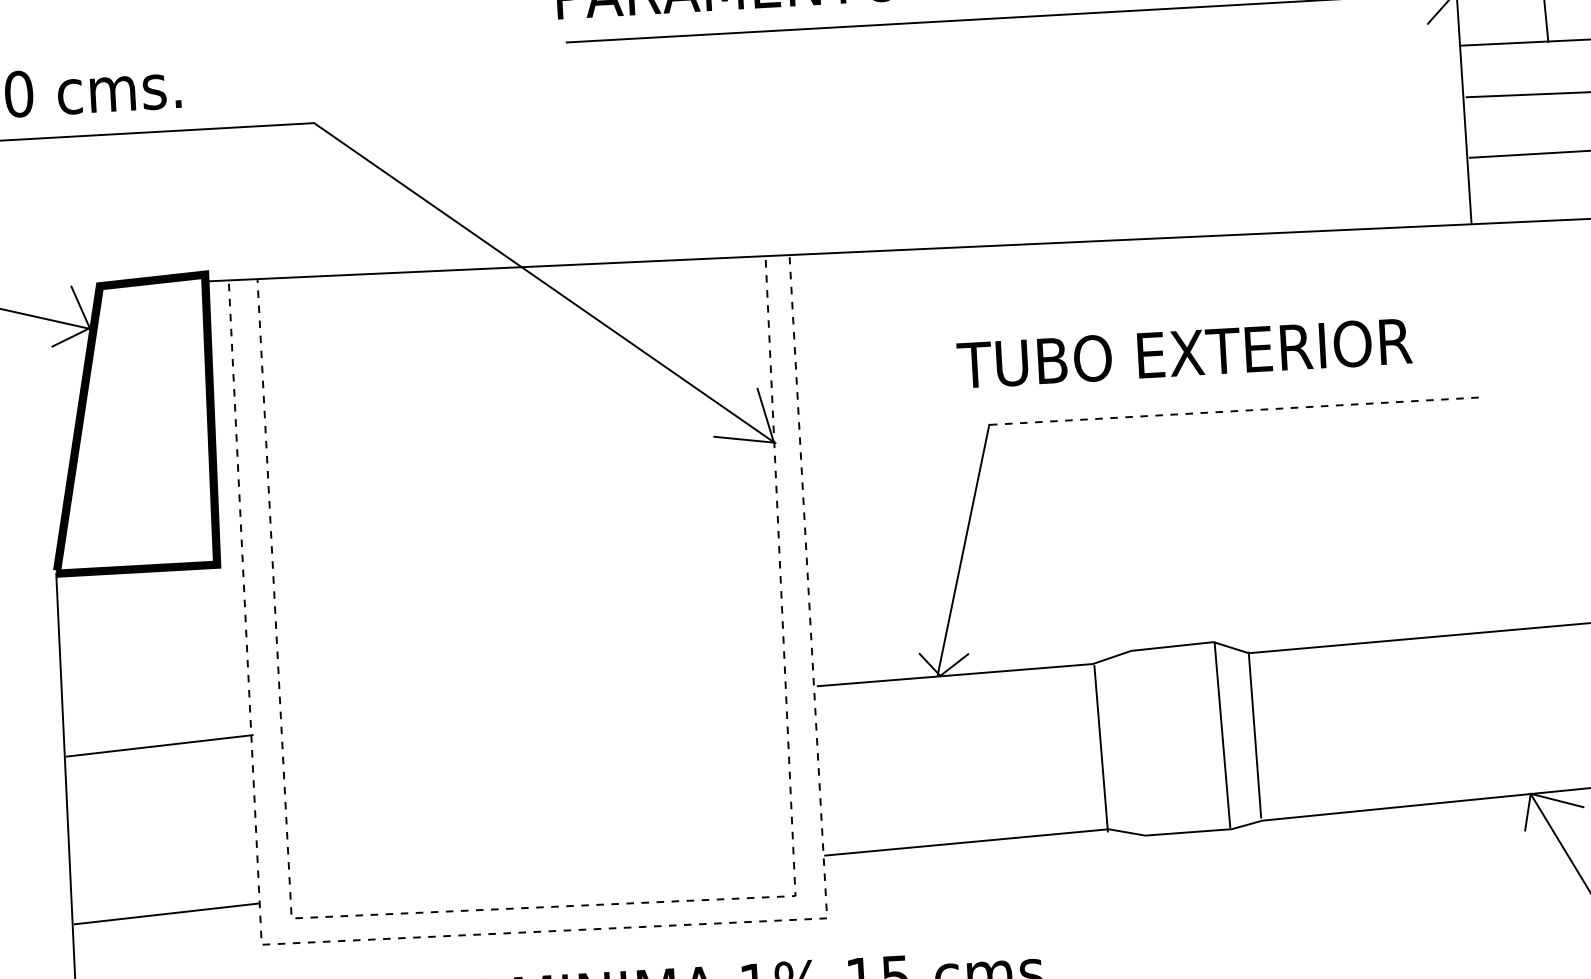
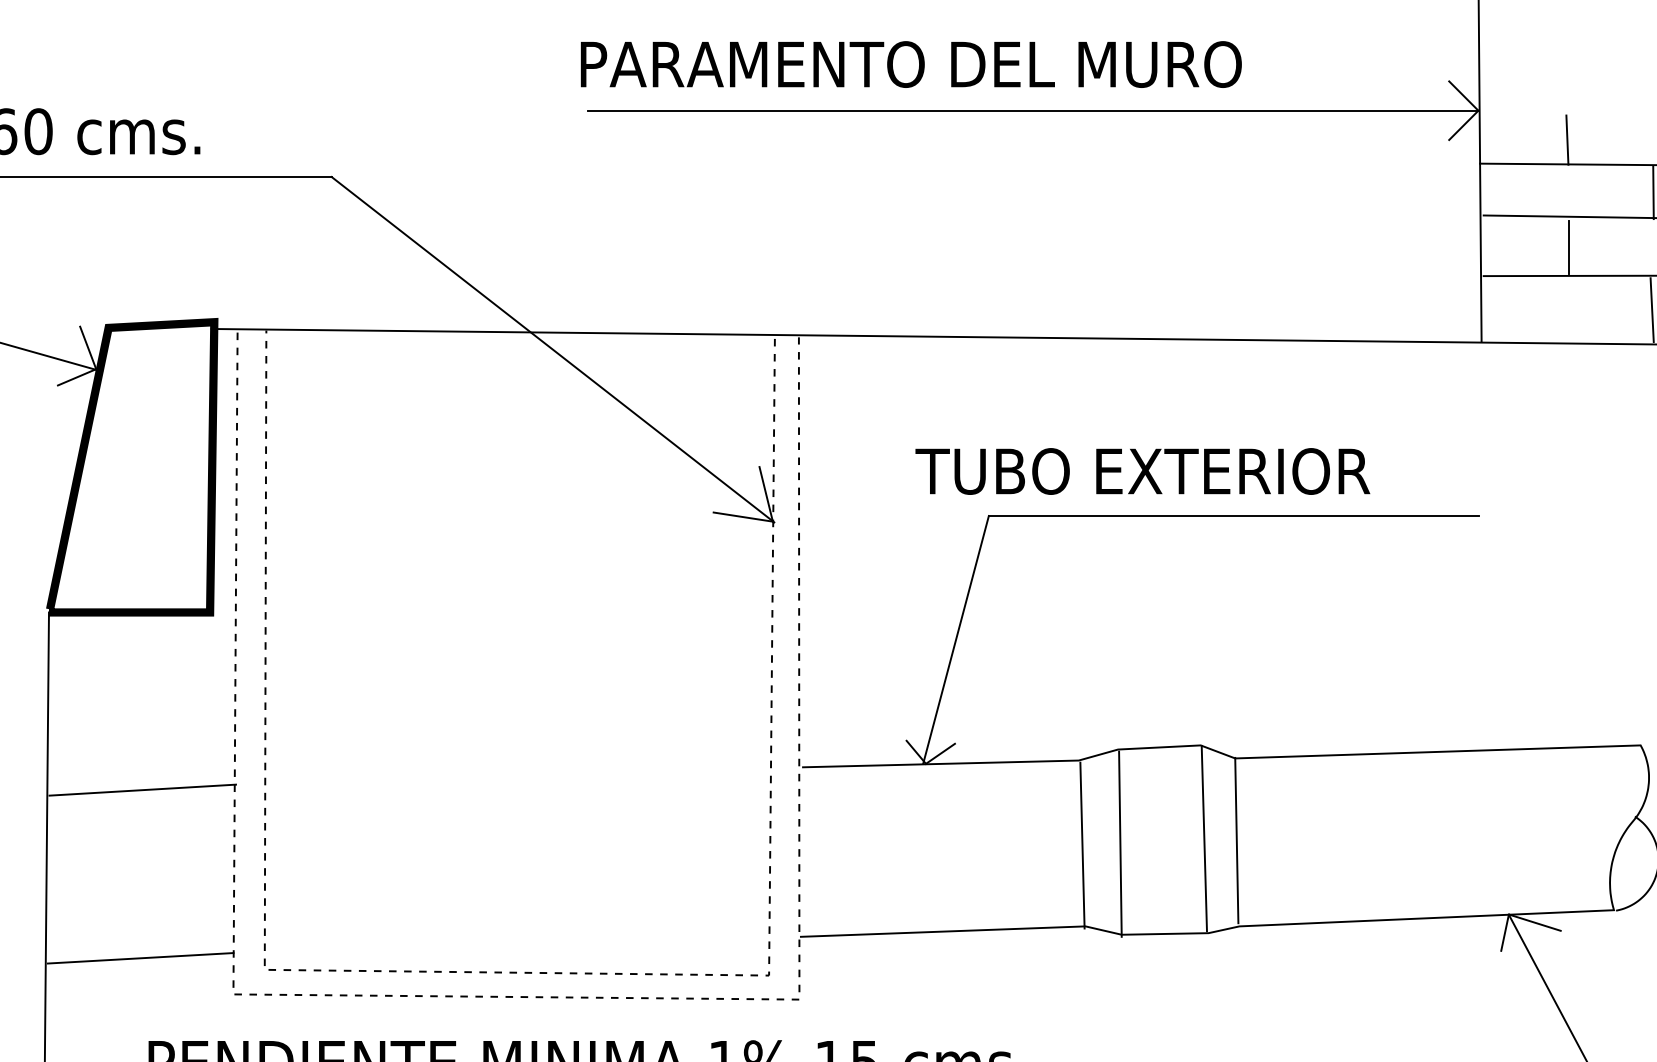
line: (1553, 123) -> (1569, 246), added
text: (1184, 353) -> (1142, 471), moved
line: (1233, 410) -> (1233, 515), dashed -> solid
line: (1138, 744) -> (1120, 843), added

